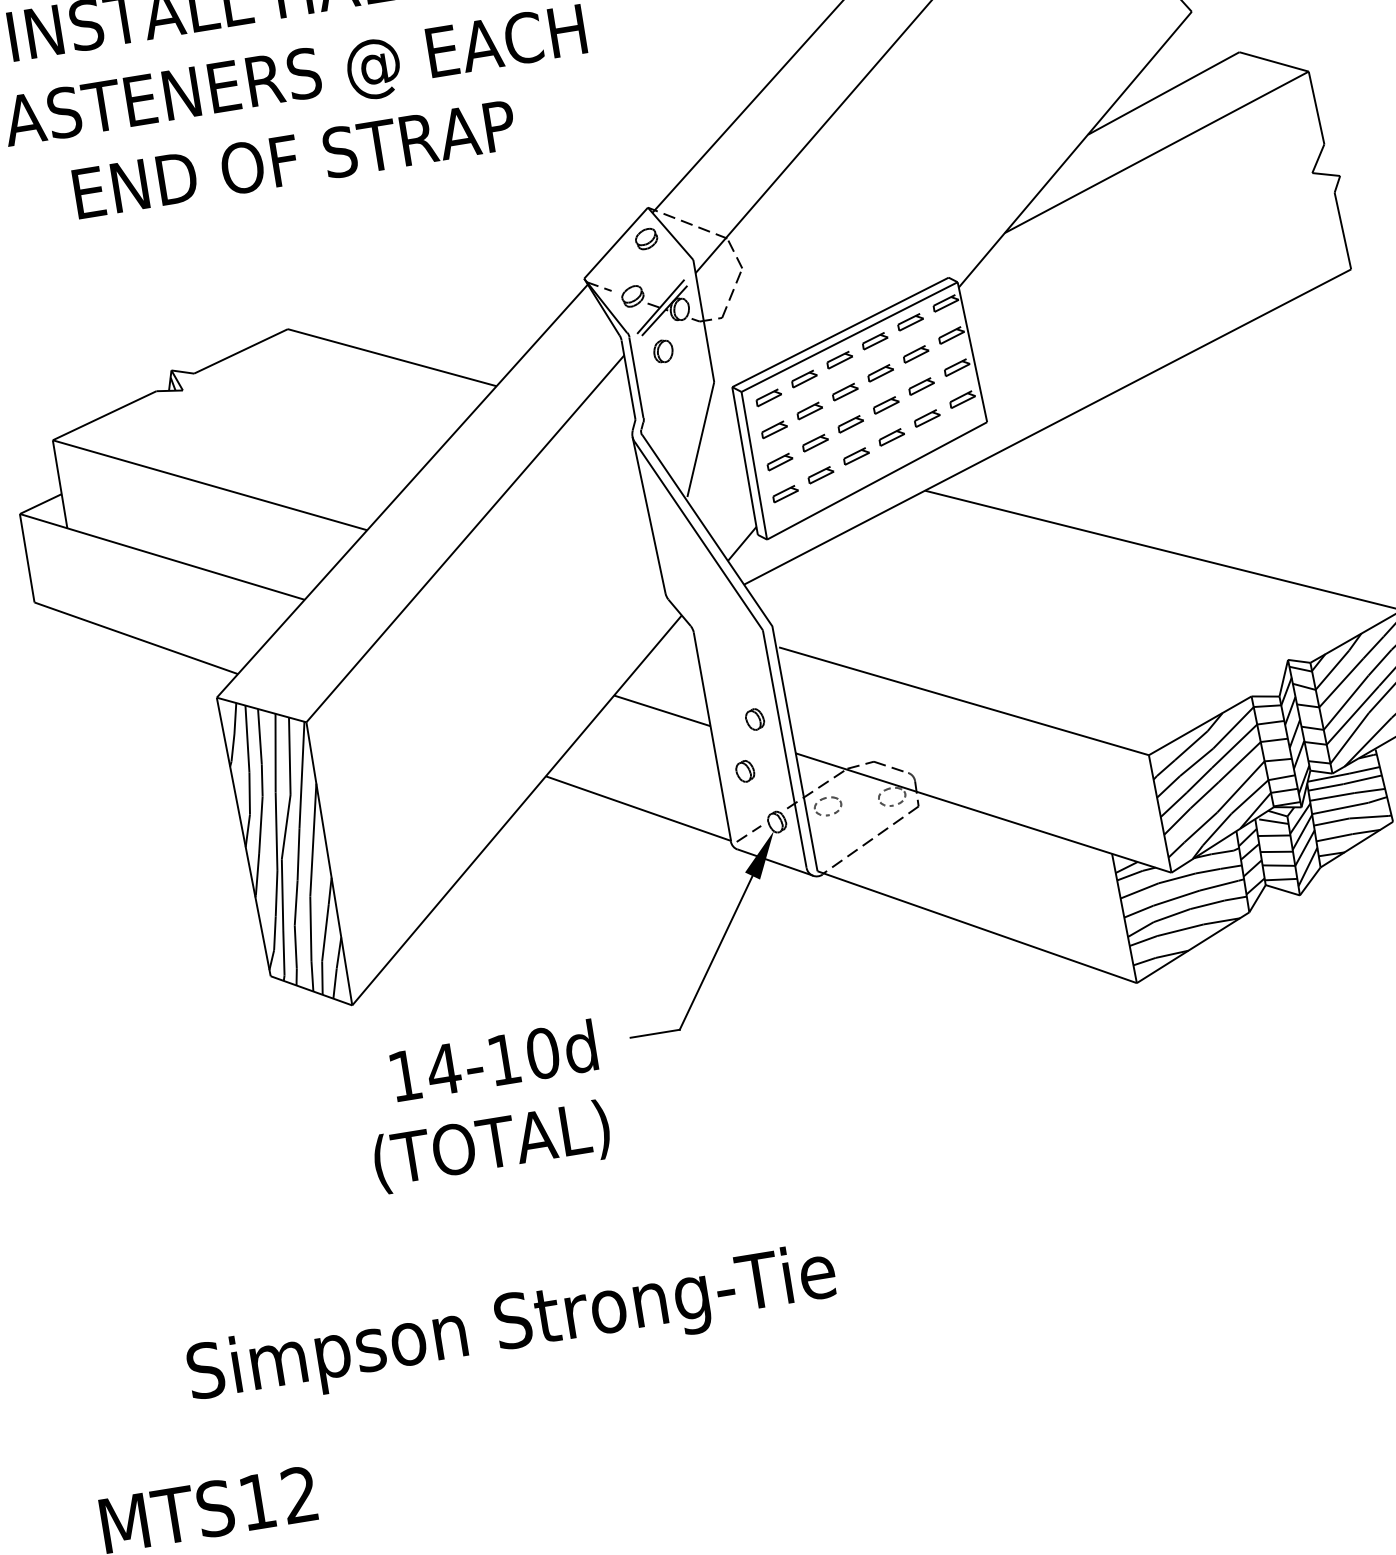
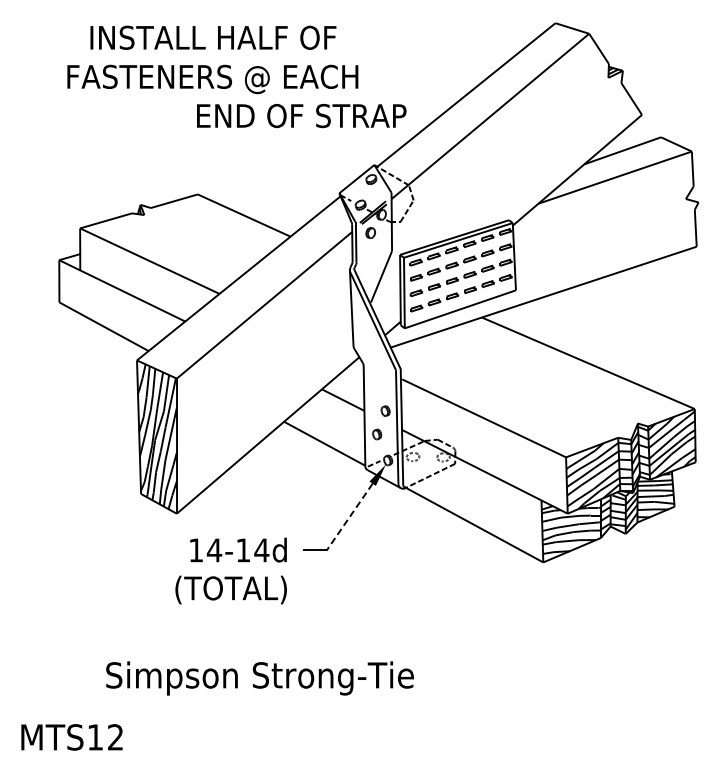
text: (293, 158) -> (301, 115), moved
line: (715, 954) -> (349, 517), solid -> dashed
text: (542, 1053) -> (261, 550), 14-10d -> 14-14d
text: (511, 1327) -> (259, 678), moved

